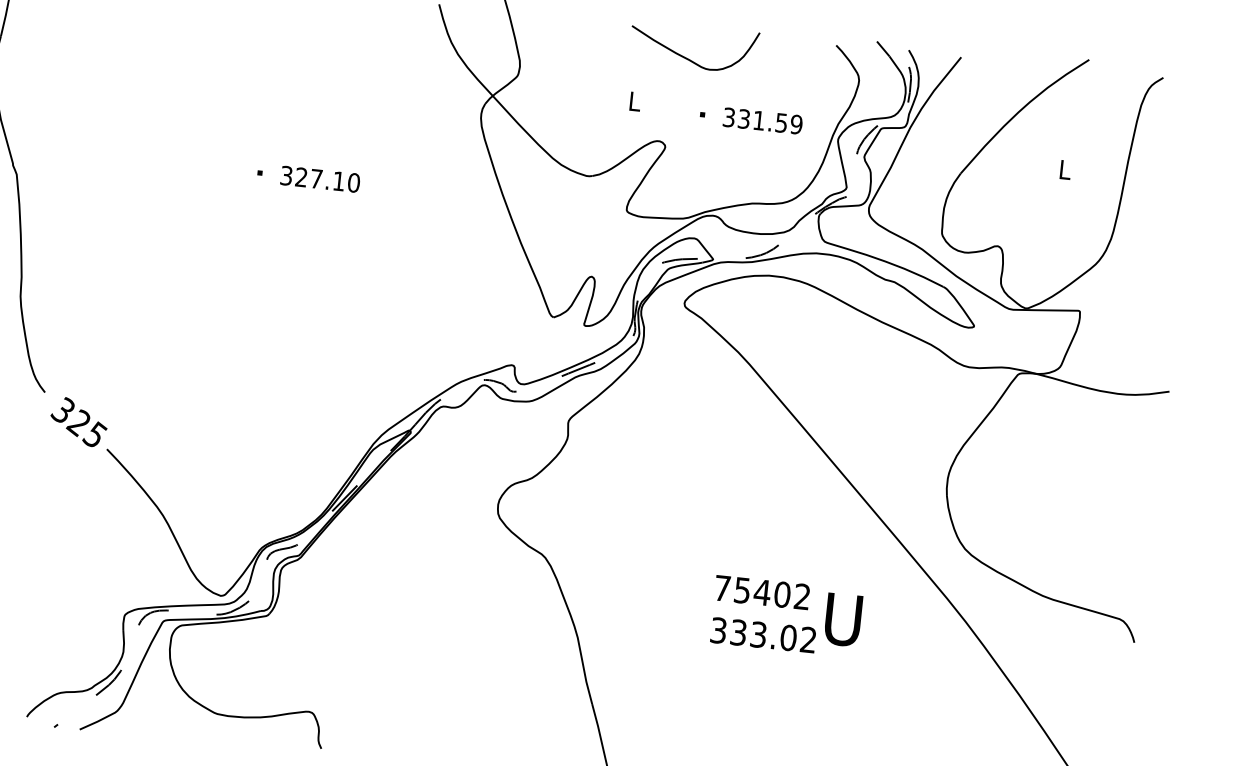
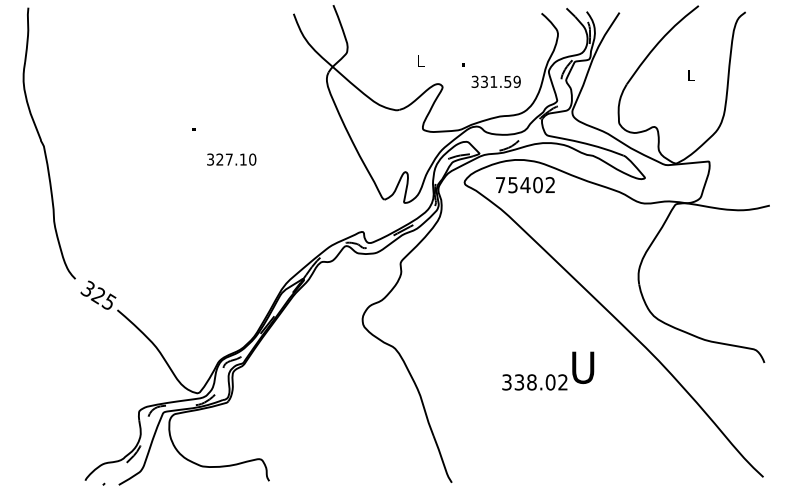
curve: (689, 57) -> (451, 30), removed
text: (761, 120) -> (495, 81), moved
text: (320, 179) -> (231, 159), moved
text: (762, 593) -> (525, 185), moved
text: (757, 634) -> (531, 382), 333.02 -> 338.02

